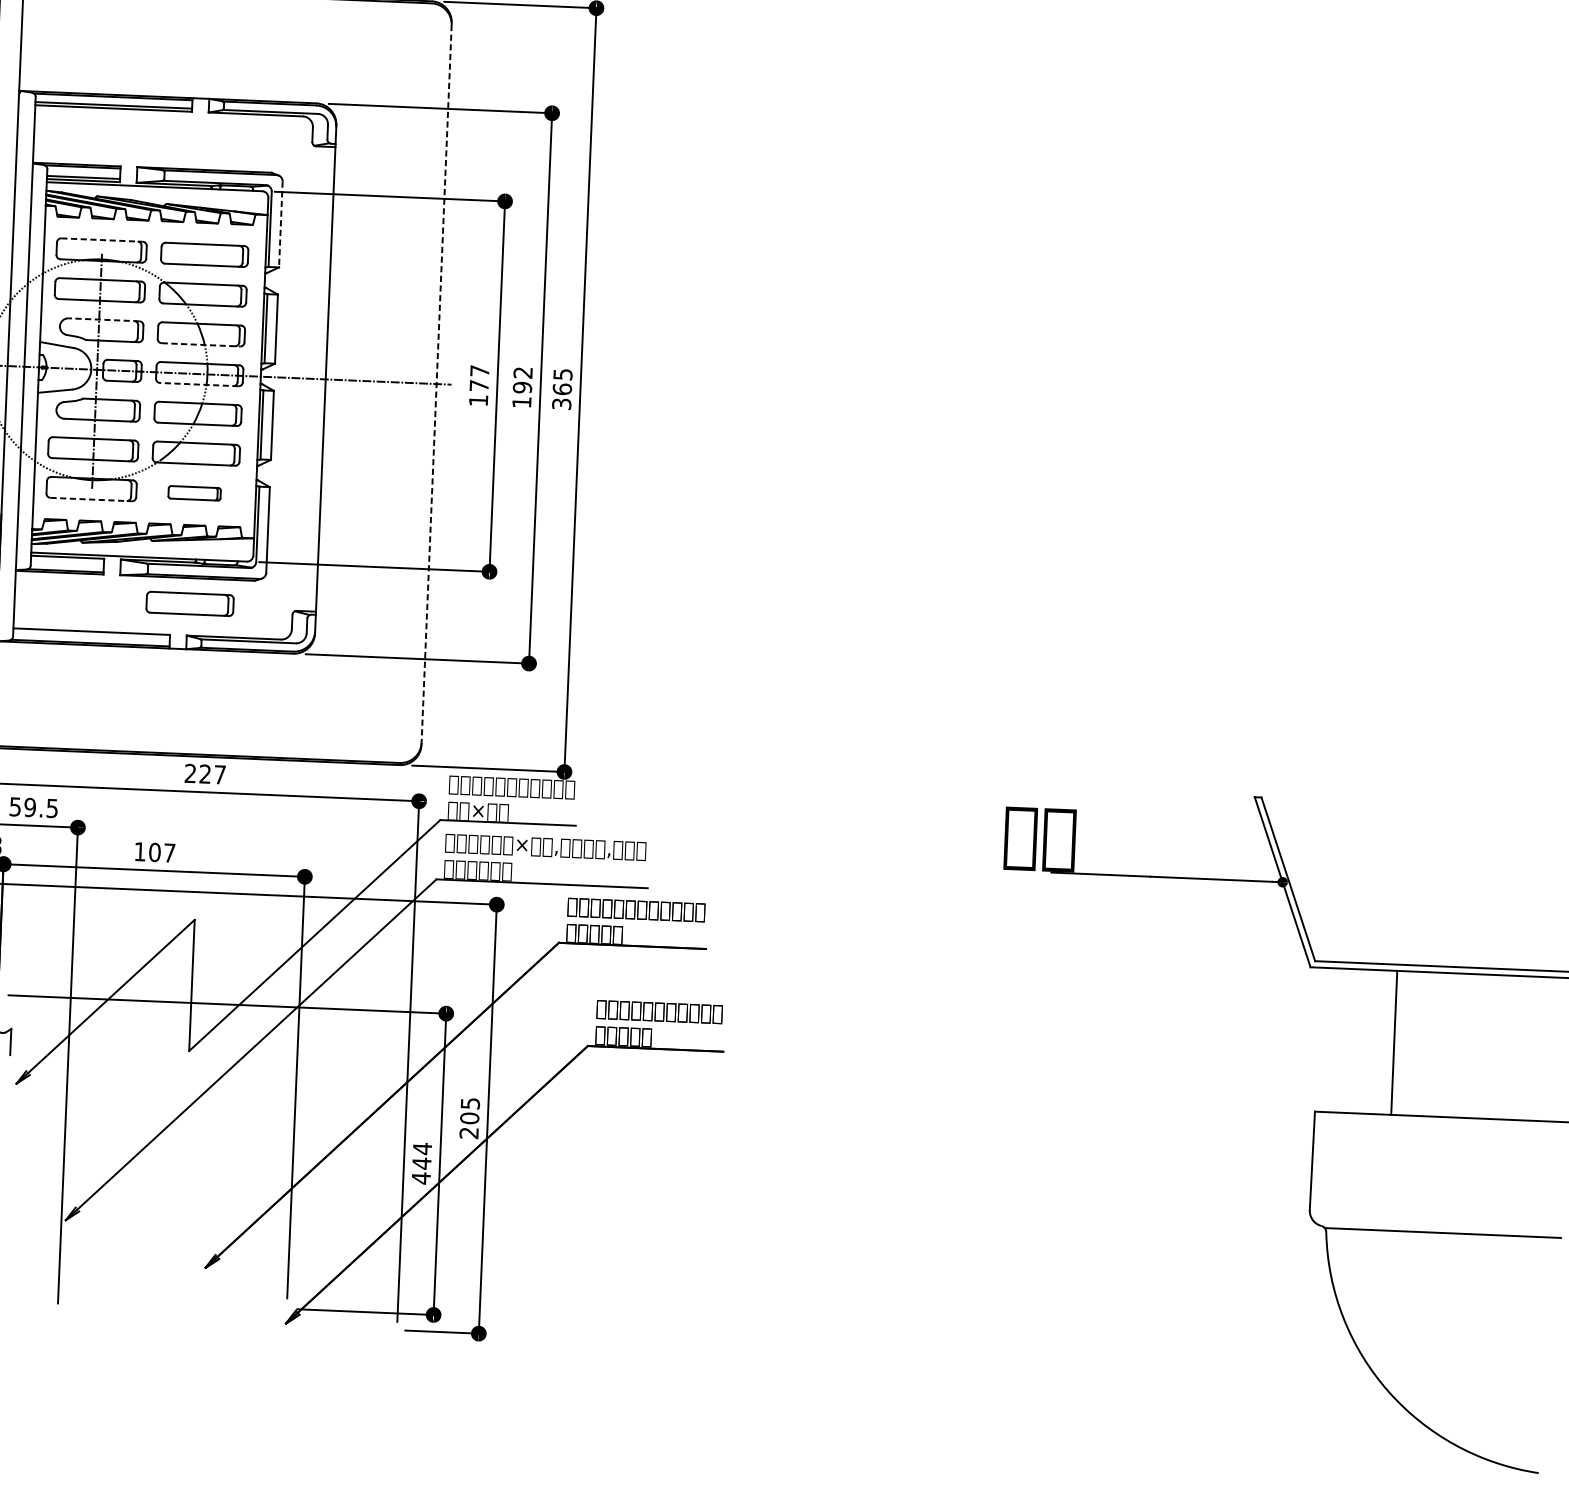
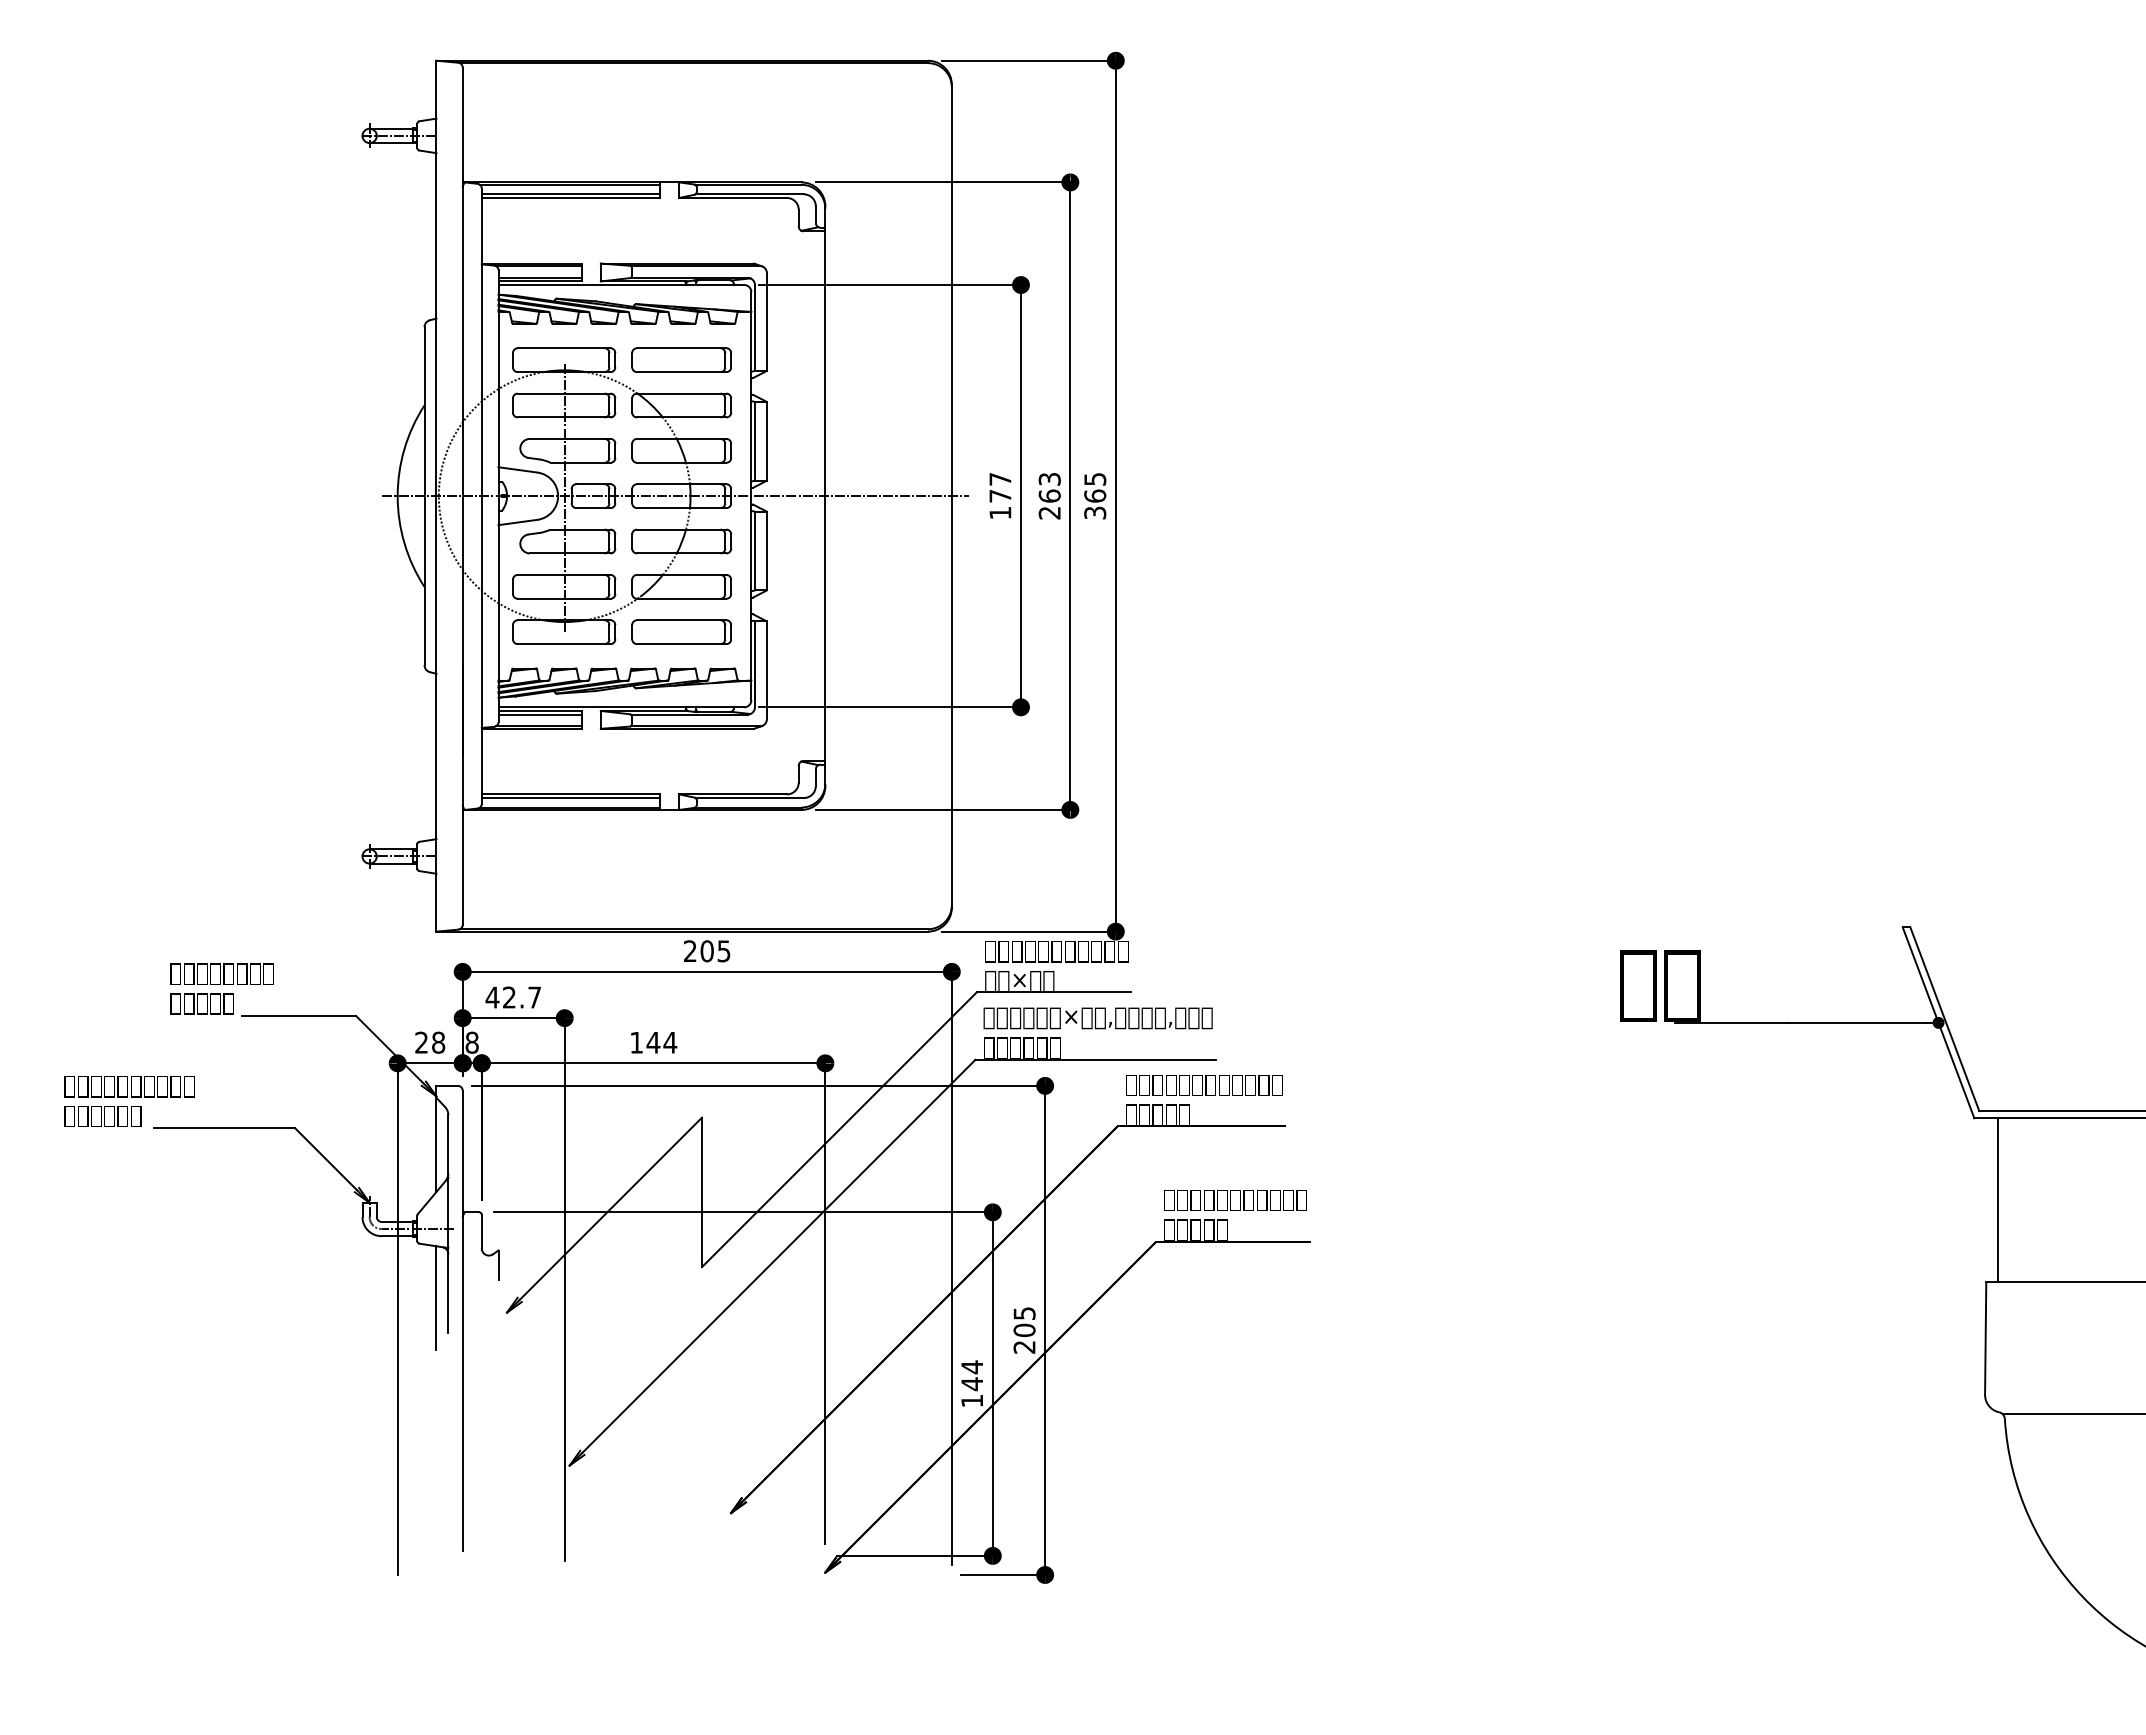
line: (280, 224) -> (766, 322), dashed -> solid
line: (102, 240) -> (564, 348), dashed -> solid
line: (103, 319) -> (569, 438), dashed -> solid
line: (200, 344) -> (681, 462), dashed -> solid
line: (199, 384) -> (681, 508), dashed -> solid
line: (436, 384) -> (951, 496), dashed -> solid
text: (522, 387) -> (1049, 496), 192 -> 263
part: (194, 492) -> (681, 631), size x1.67
line: (91, 499) -> (564, 644), dashed -> solid
line: (66, 560) -> (539, 714), added
part: (189, 603) -> (681, 757), removed
line: (91, 635) -> (570, 798), added
text: (212, 774) -> (715, 951), 227 -> 205
text: (32, 807) -> (512, 997), 59.5 -> 42.7
text: (161, 852) -> (661, 1042), 107 -> 144
line: (1394, 1043) -> (1998, 1200), moved
text: (420, 1178) -> (971, 1401), 444 -> 144

